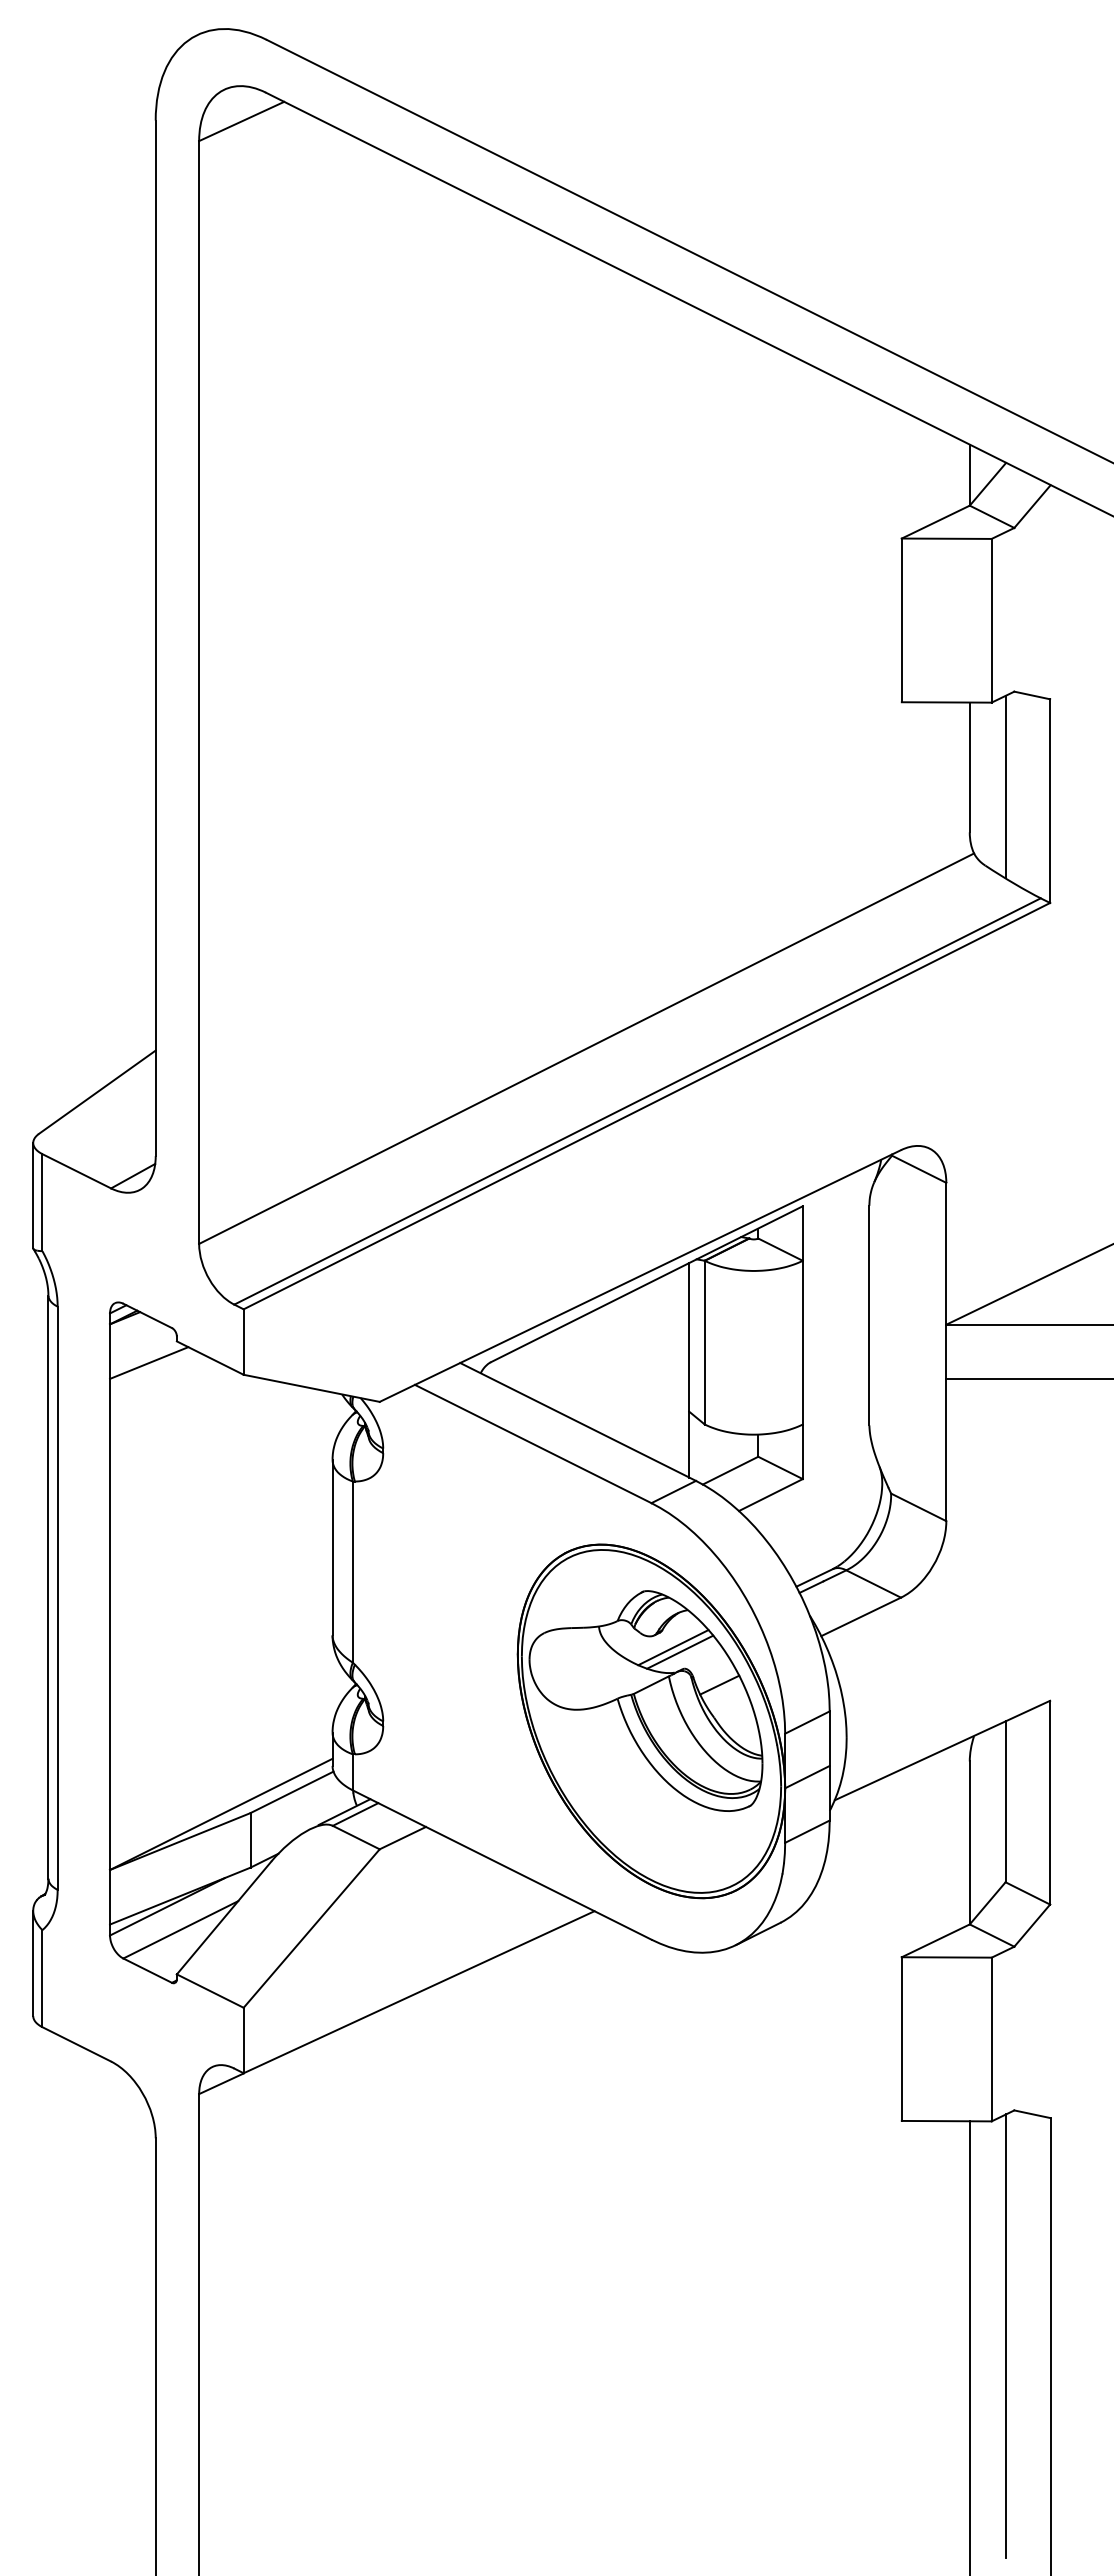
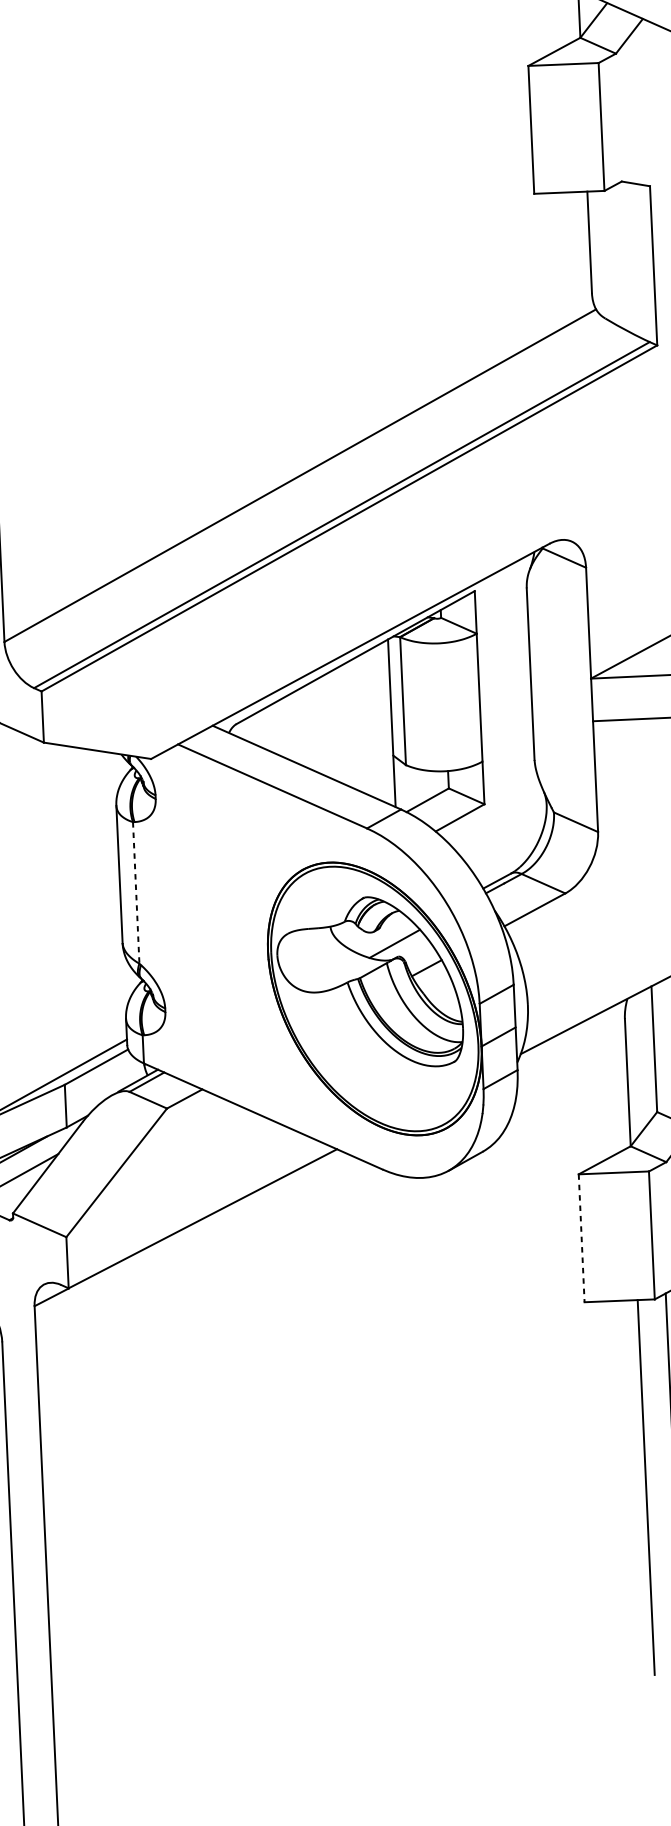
line: (1005, 786) -> (618, 255), removed
line: (352, 1572) -> (135, 893), solid -> dashed
line: (673, 1647) -> (389, 940), removed
line: (901, 2039) -> (581, 1238), solid -> dashed

